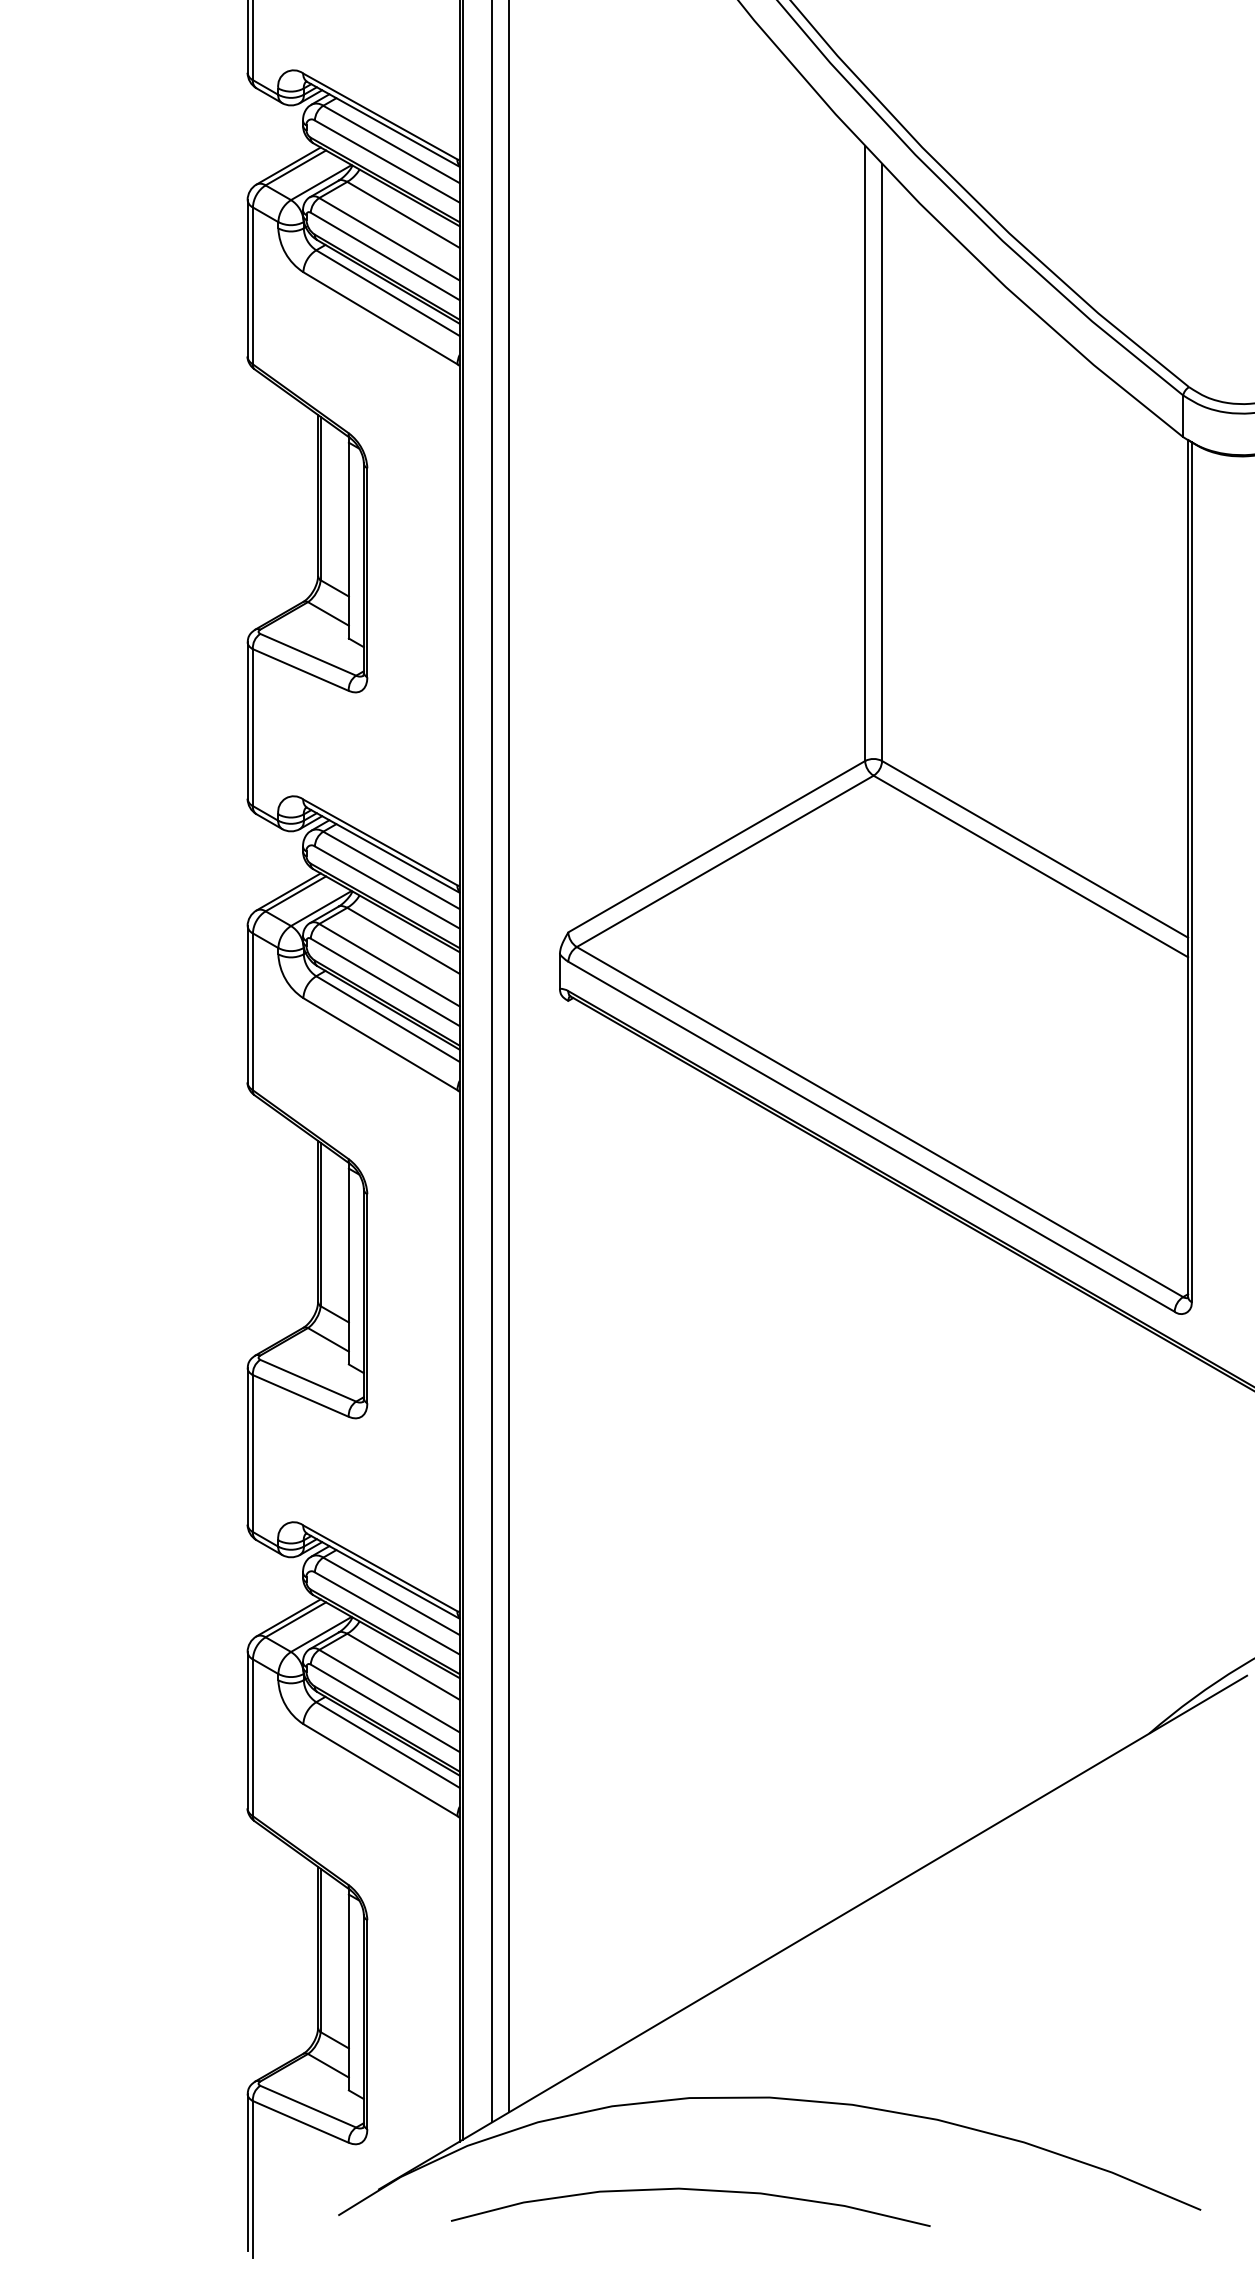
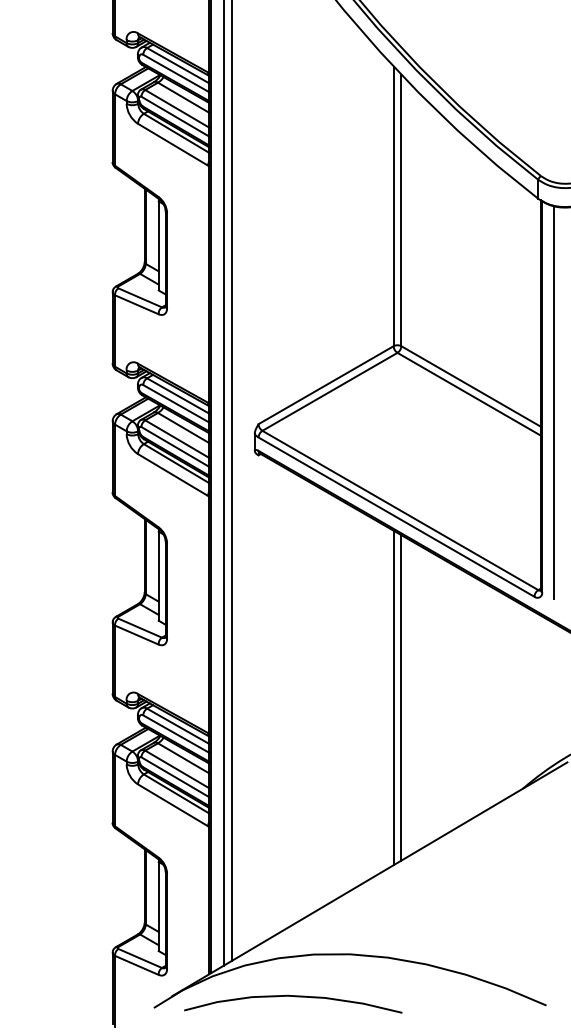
line: (1216, 884) -> (553, 402), added
line: (864, 1533) -> (393, 697), added
line: (882, 1533) -> (401, 697), added
curve: (695, 2192) -> (295, 997), moved

